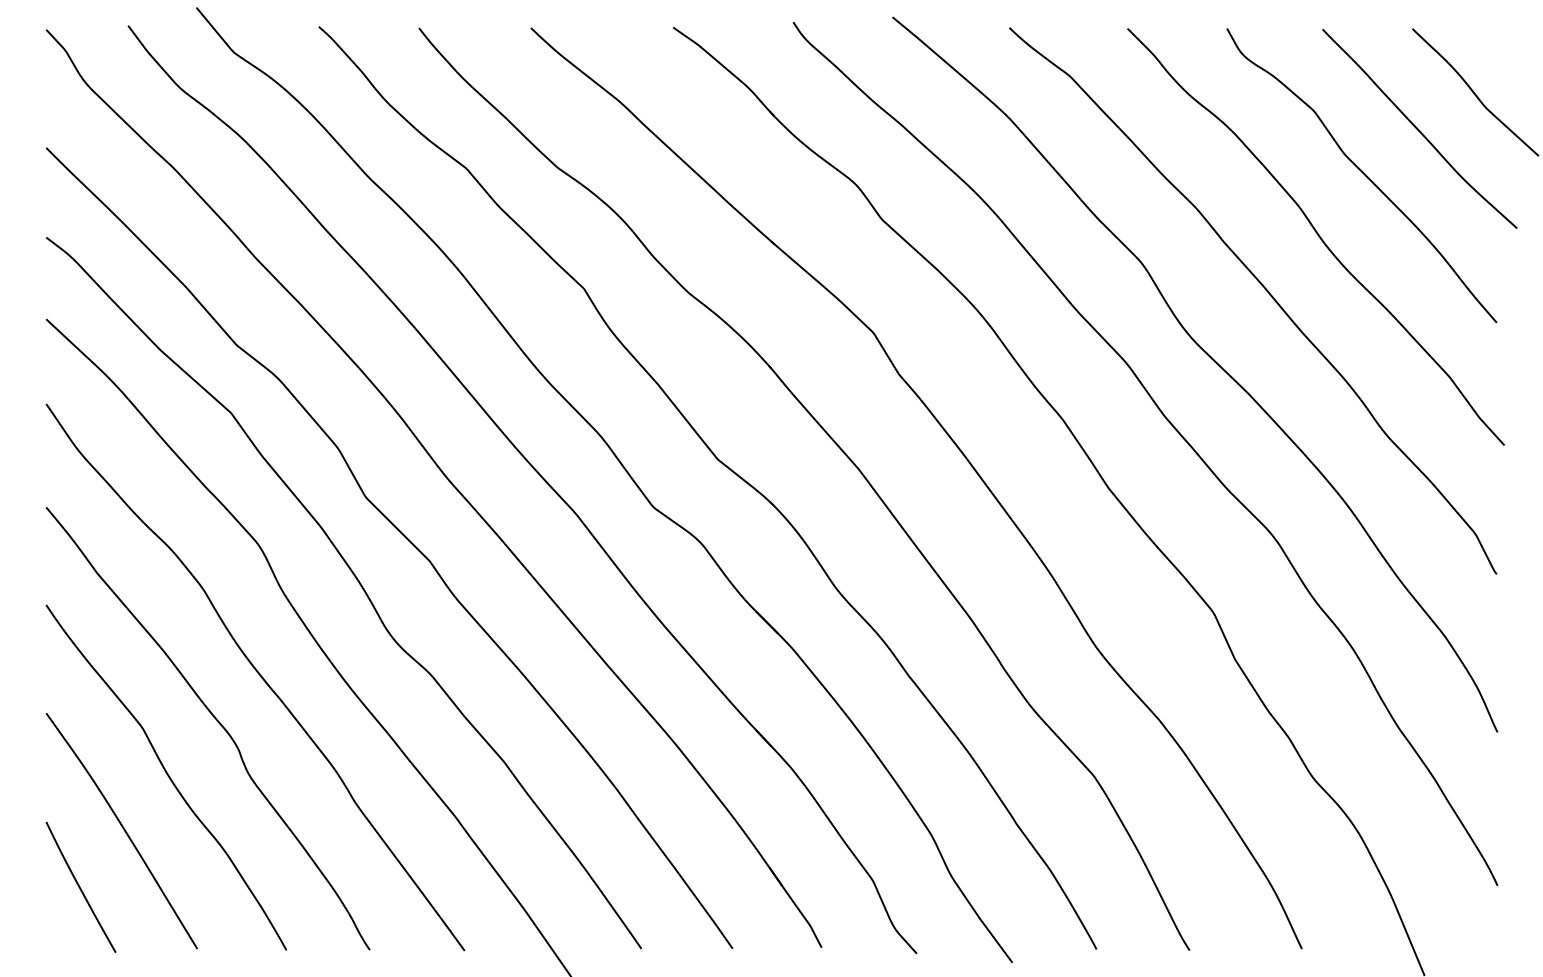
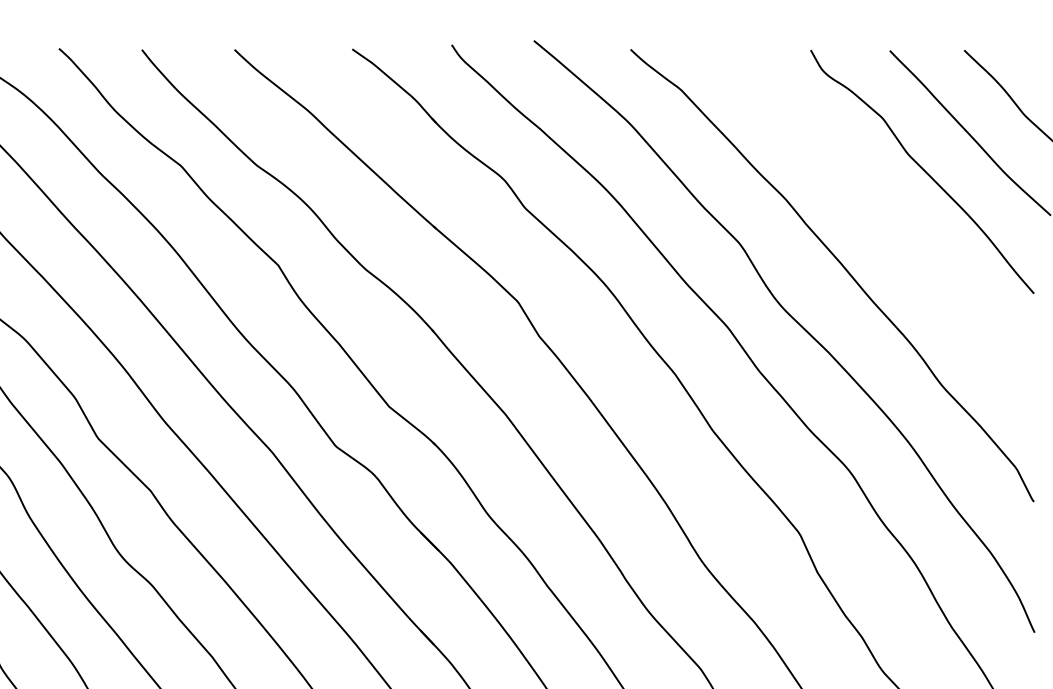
curve: (1317, 235) -> (885, 221), removed

